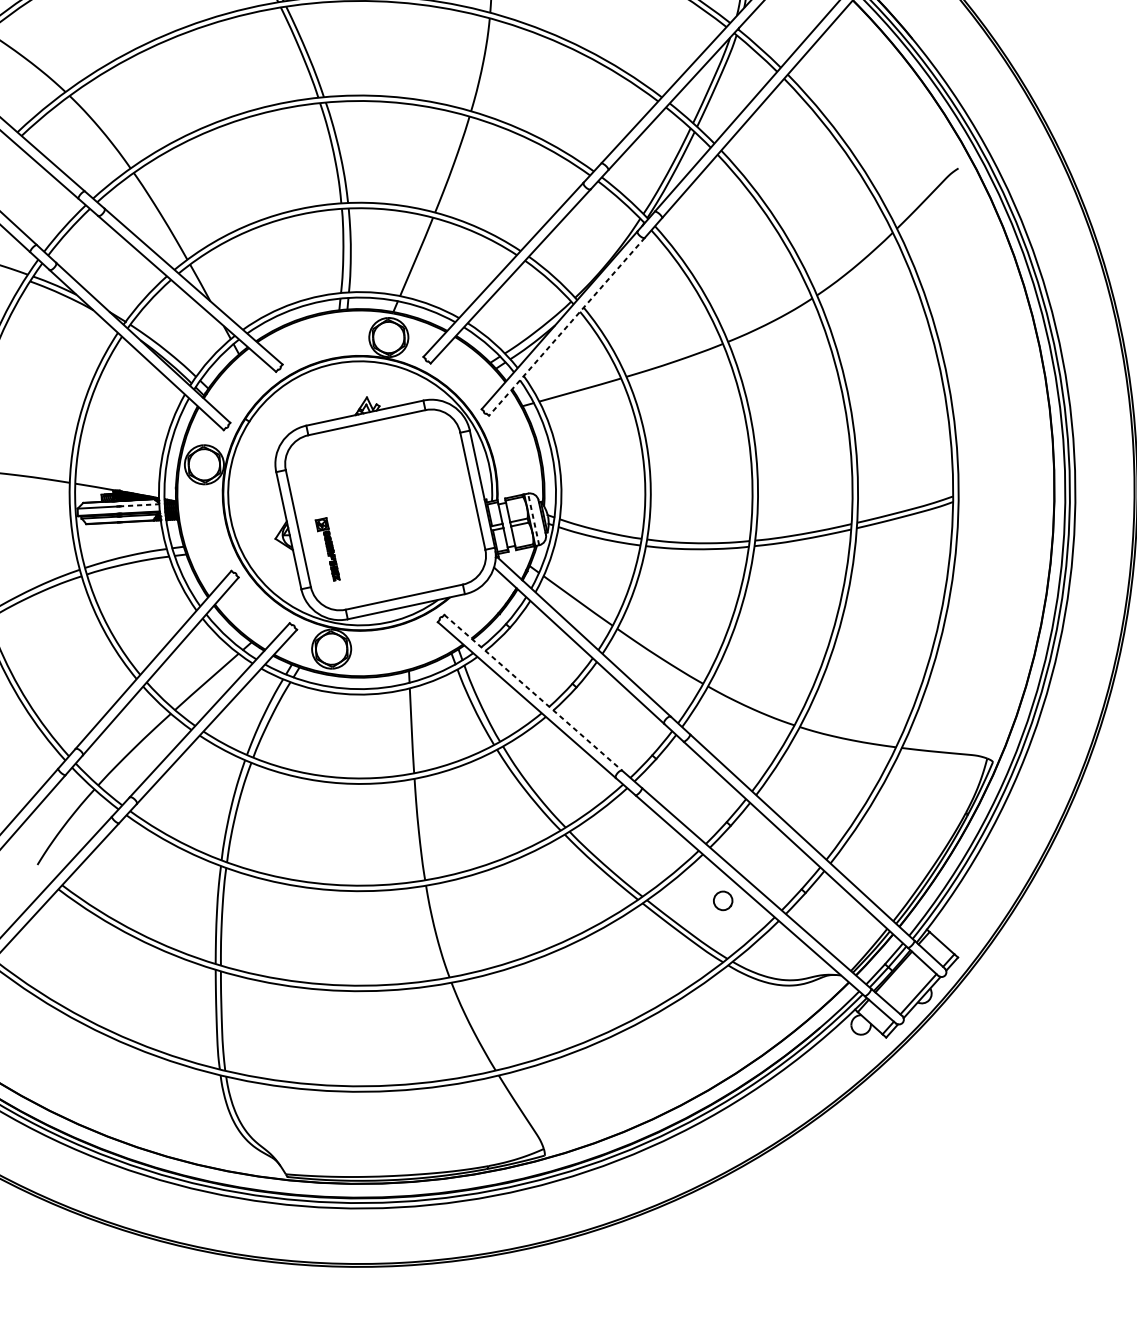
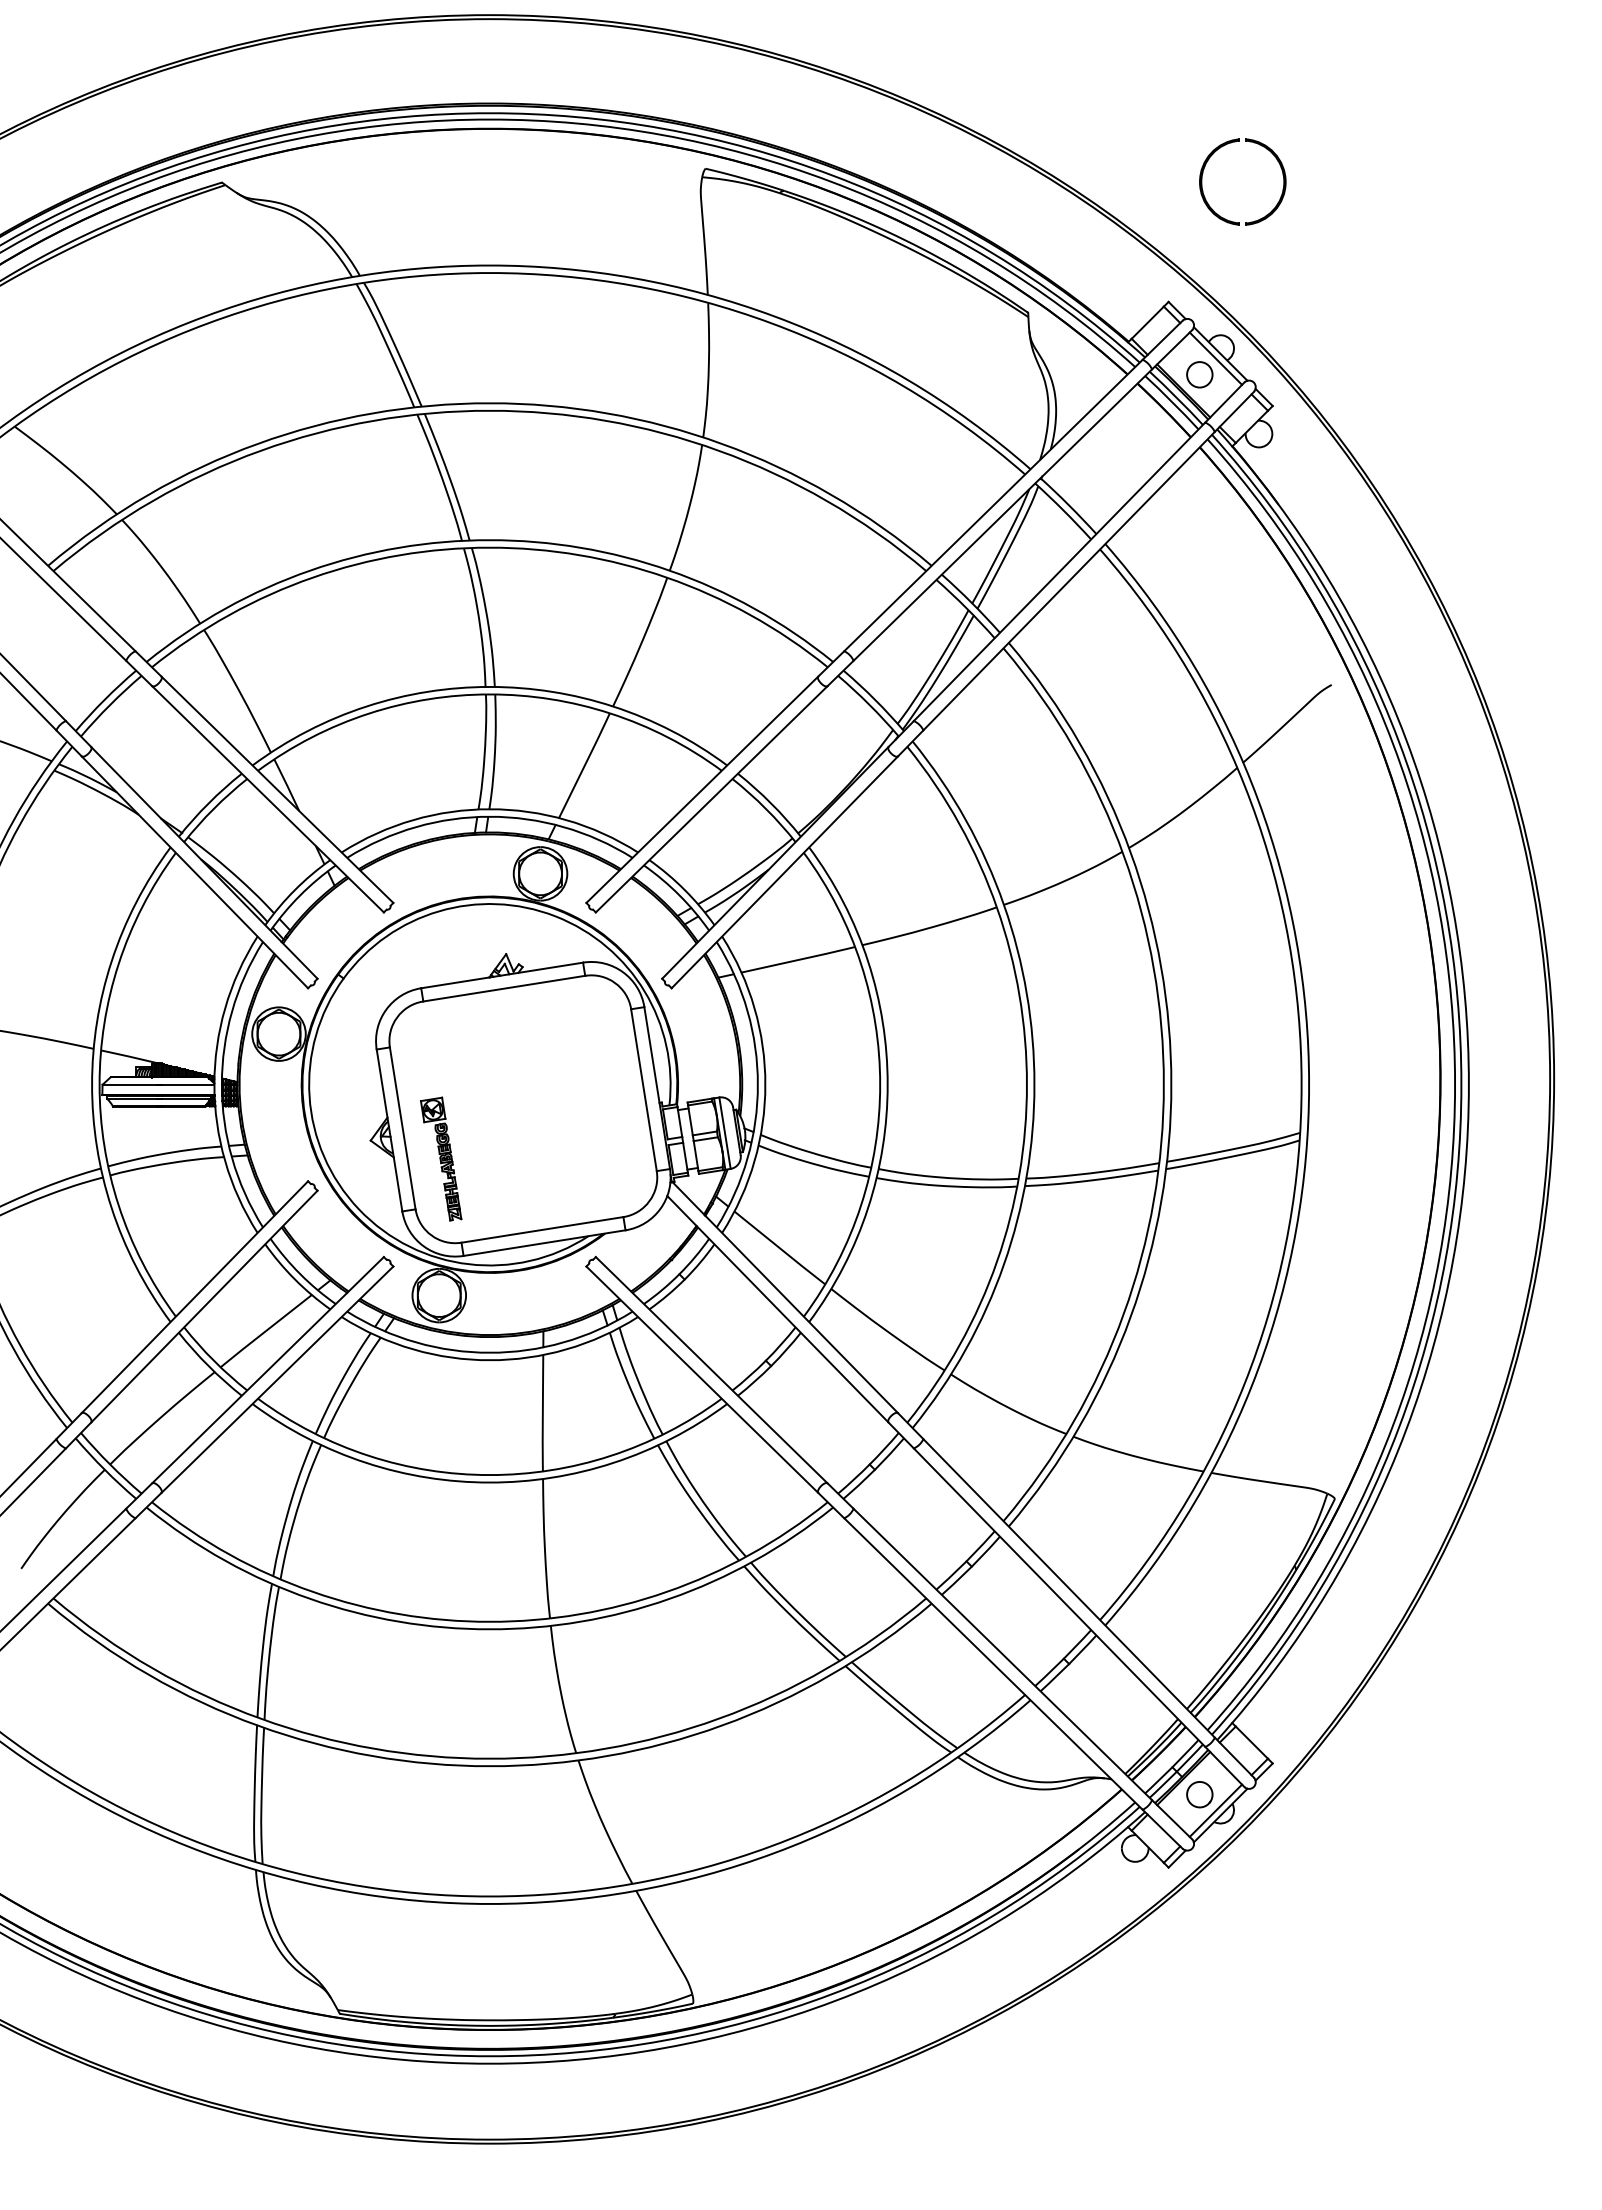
line: (566, 326) -> (784, 872), dashed -> solid
line: (138, 505) -> (186, 1084), dashed -> solid
line: (533, 518) -> (724, 1132), dashed -> solid
part: (327, 549) -> (441, 1158), size x1.43
line: (533, 693) -> (711, 1370), dashed -> solid
circle: (722, 900) -> (1199, 1794), moved

